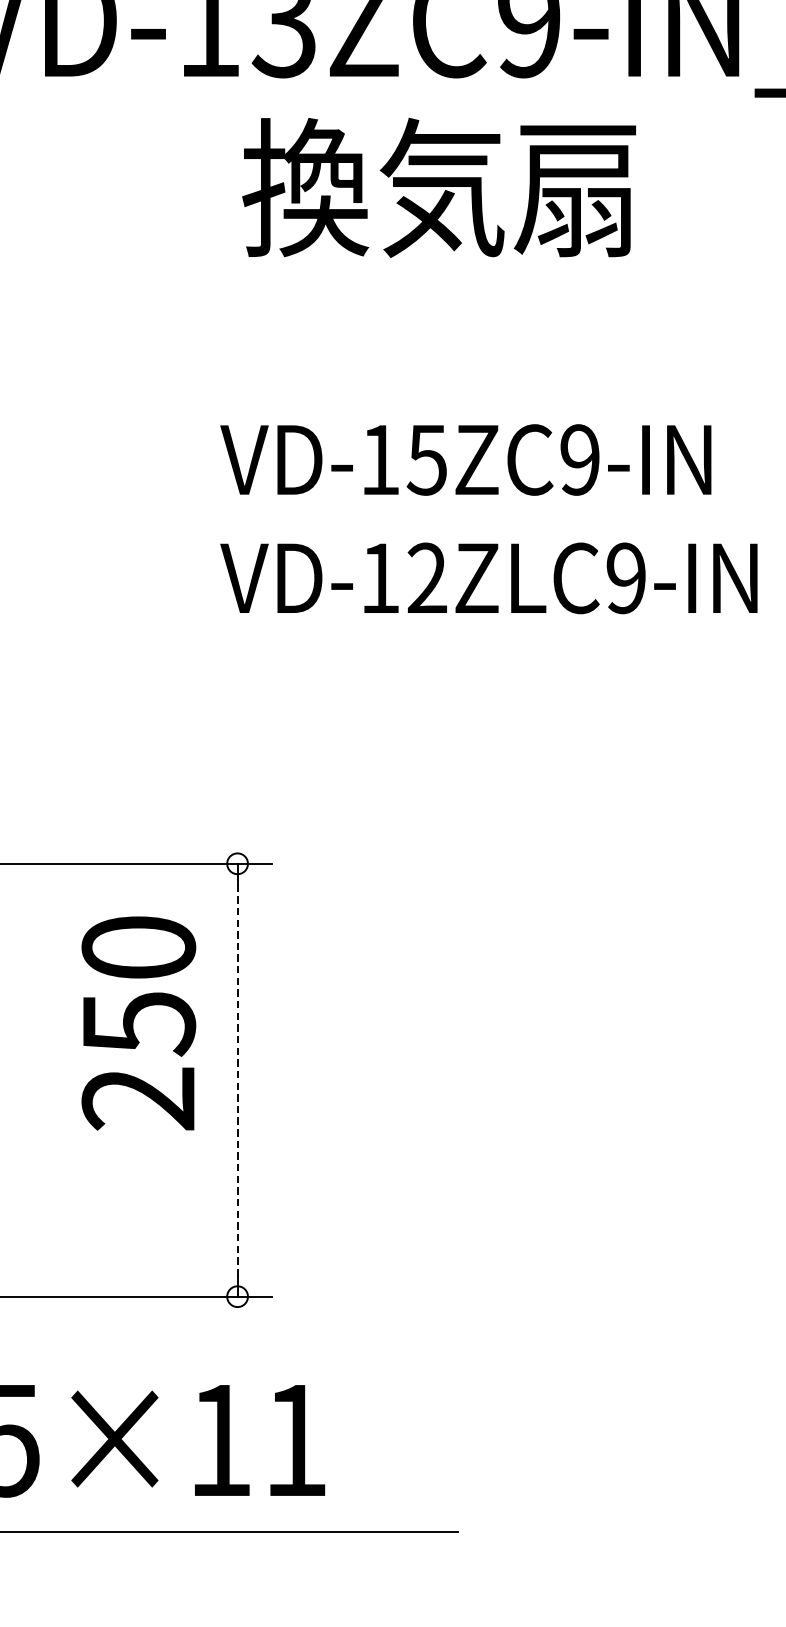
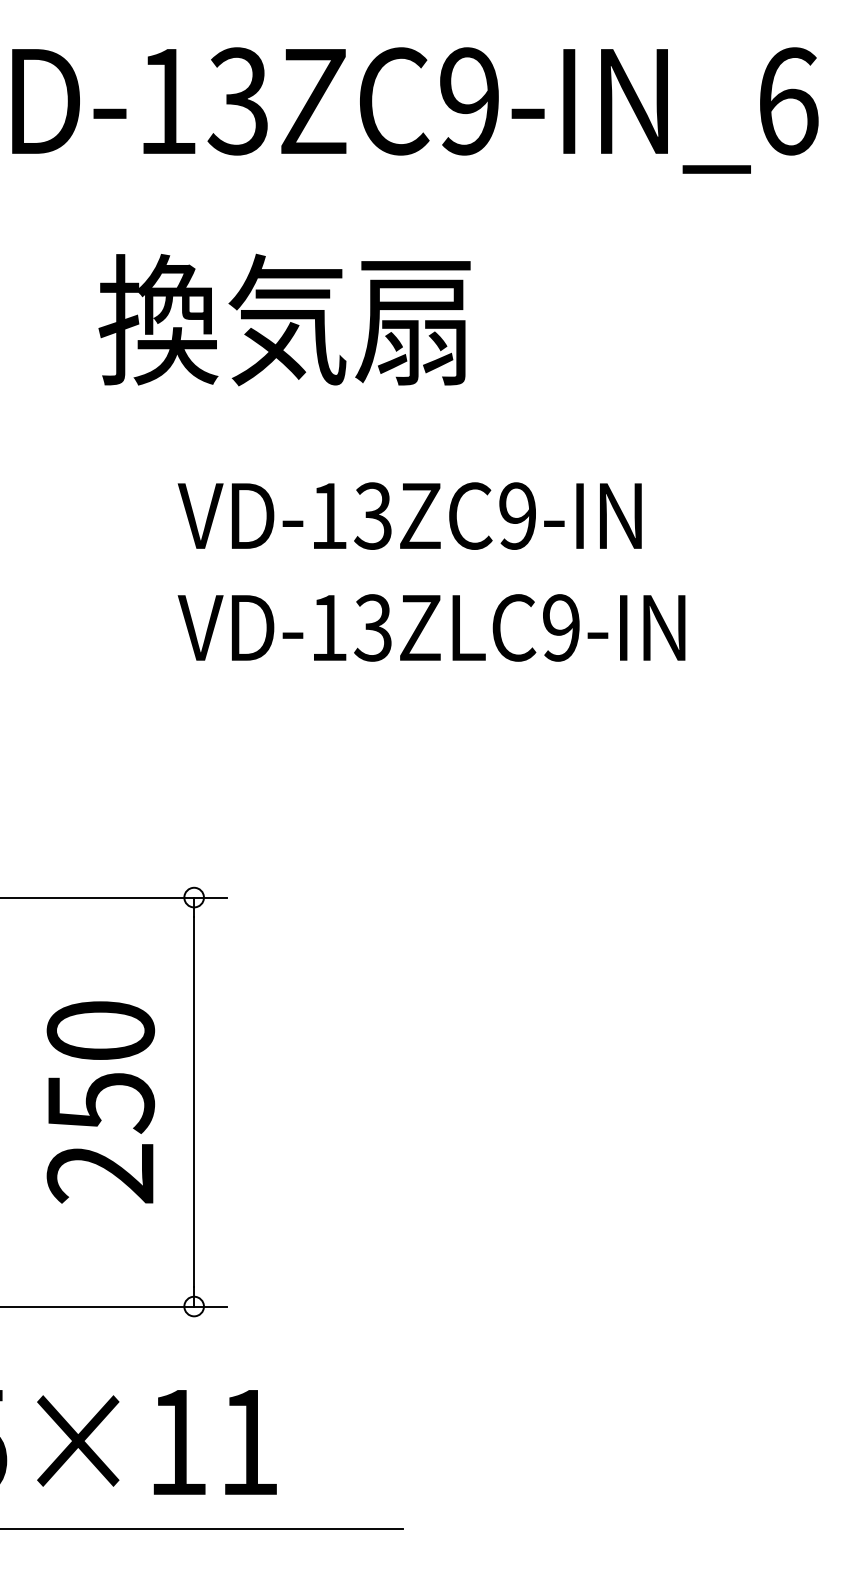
text: (439, 187) -> (284, 319), moved
text: (426, 459) -> (372, 515), VD-15ZC9-IN -> VD-13ZC9-IN
text: (426, 577) -> (372, 627), VD-12ZLC9-IN -> VD-13ZLC9-IN
text: (138, 1023) -> (100, 1102), moved
line: (237, 1080) -> (194, 1102), dashed -> solid

